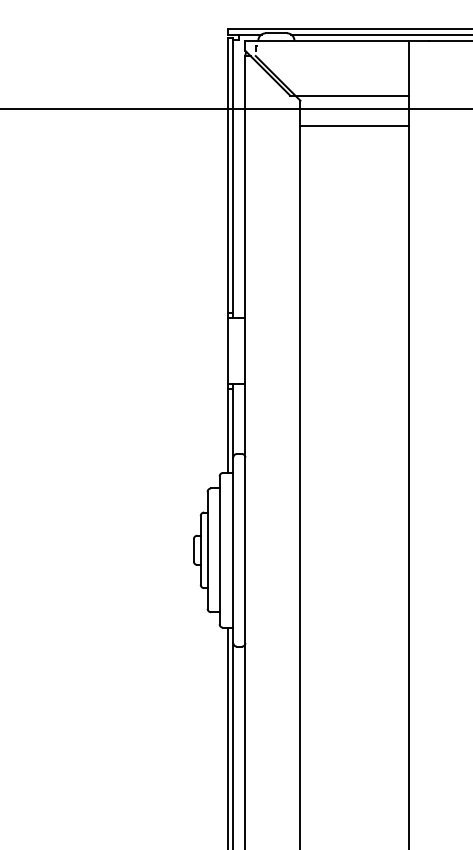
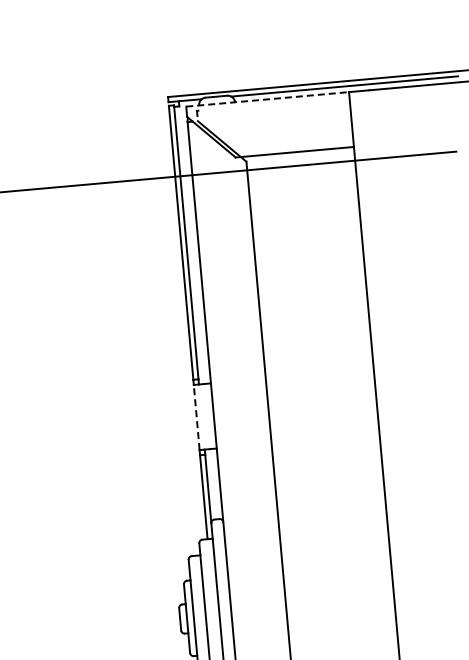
line: (327, 40) -> (268, 99), solid -> dashed
line: (354, 125) -> (302, 181), removed
line: (228, 350) -> (196, 417), solid -> dashed

